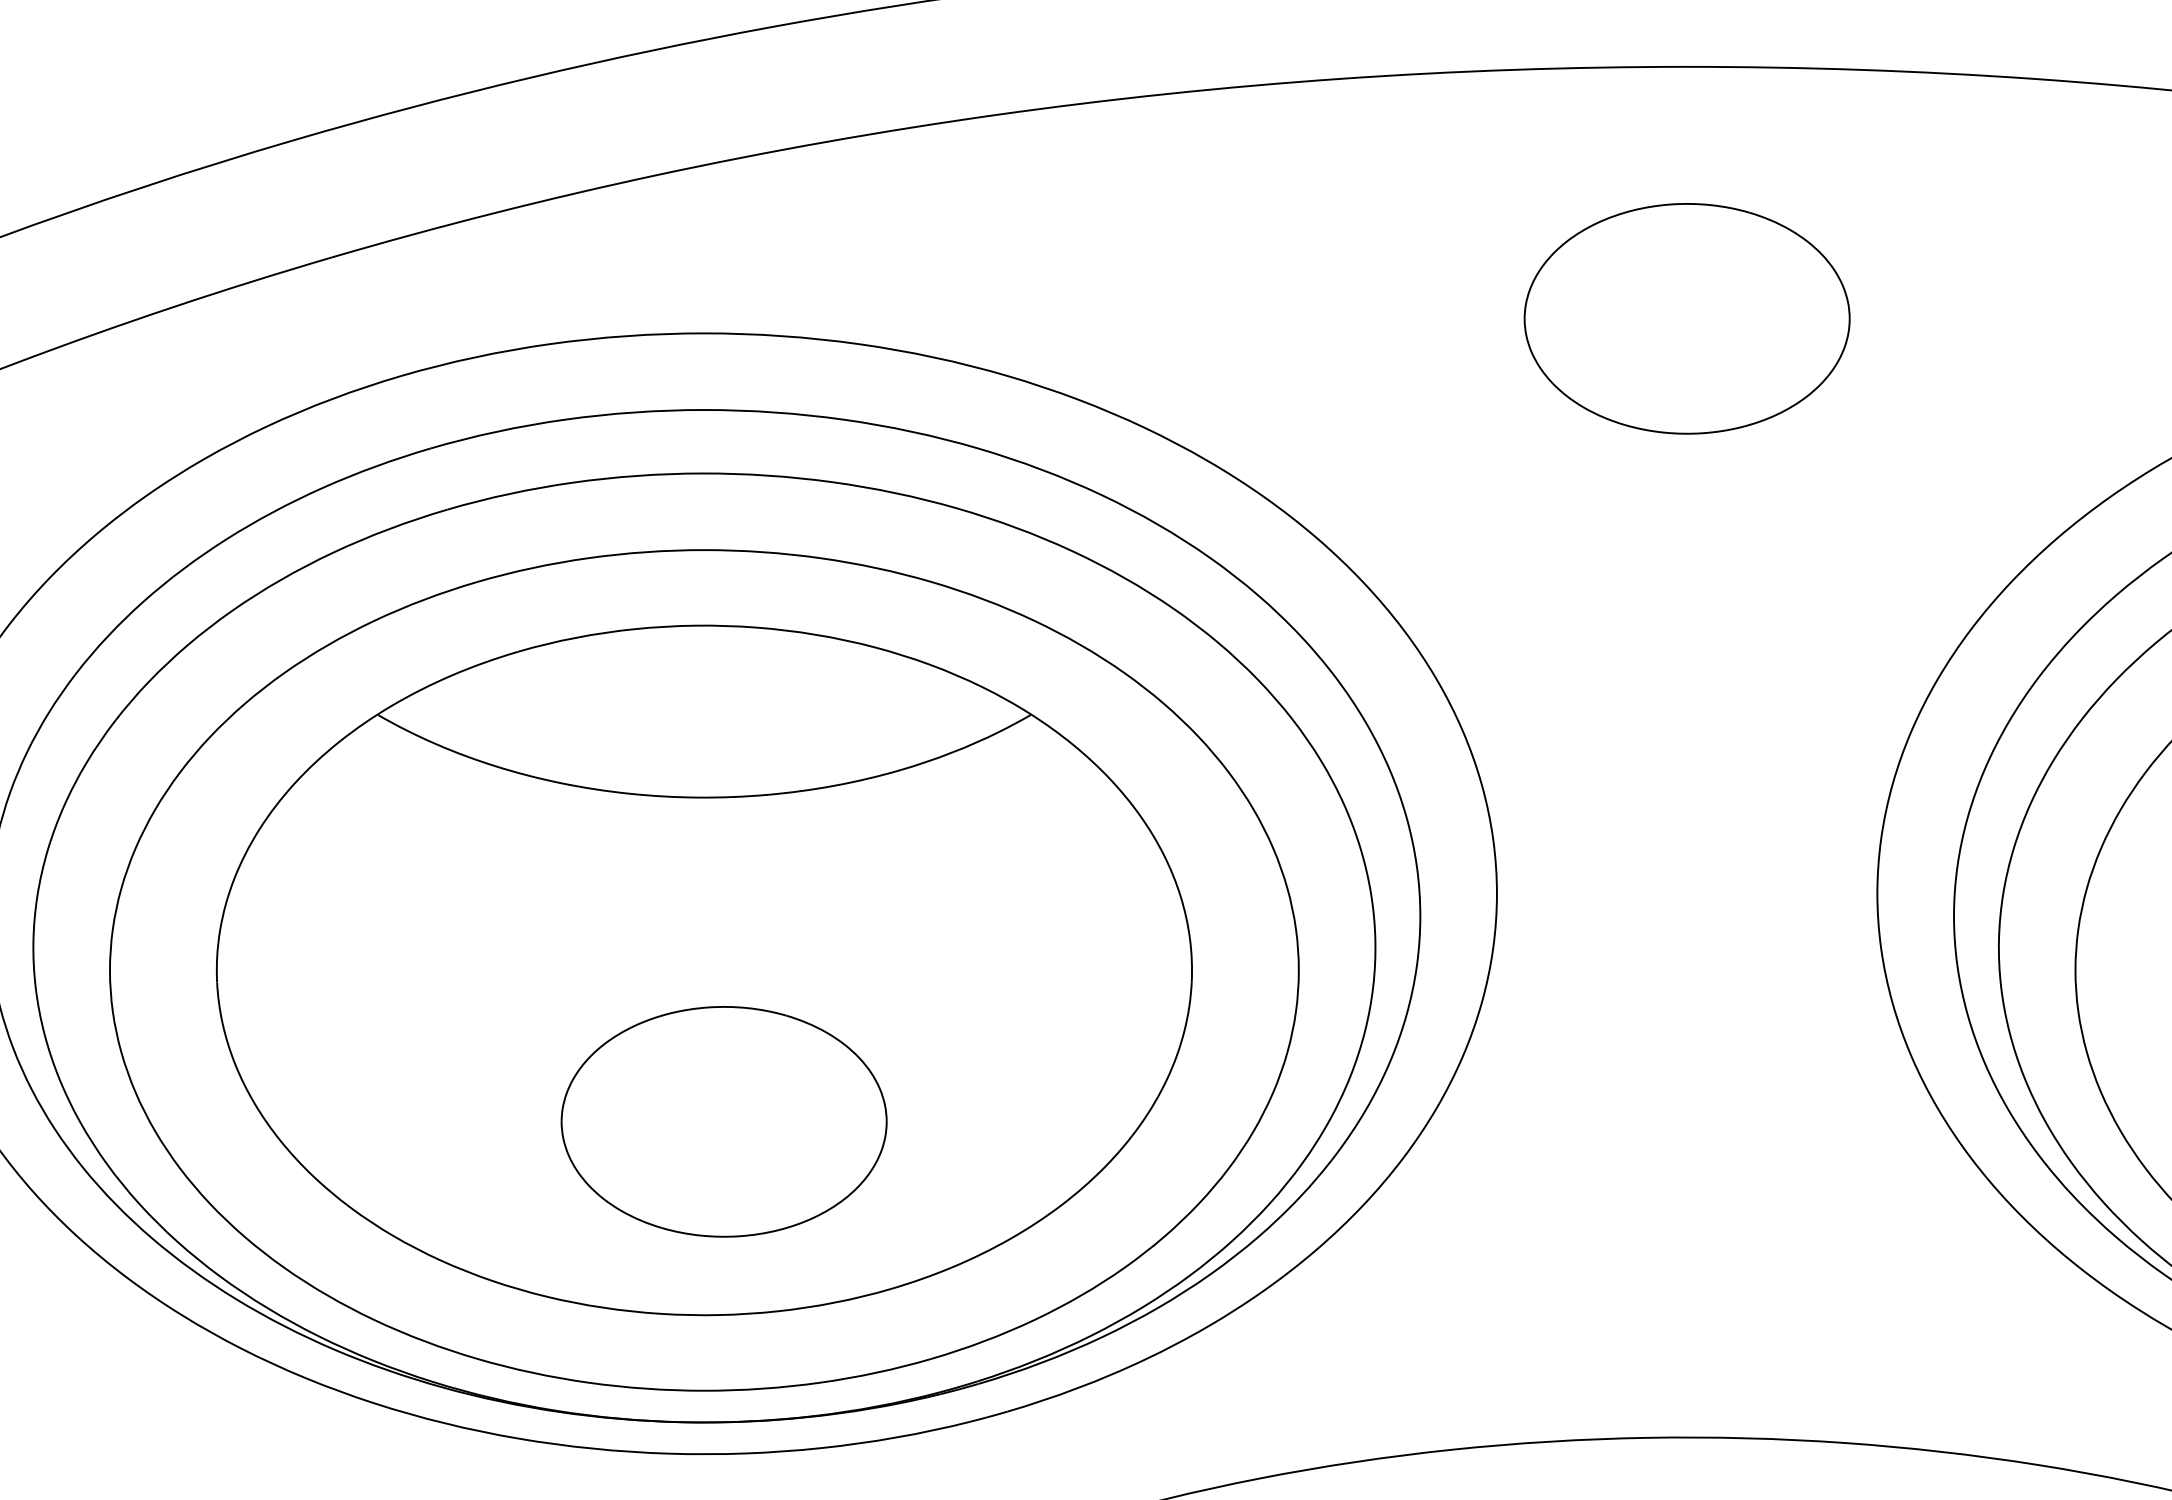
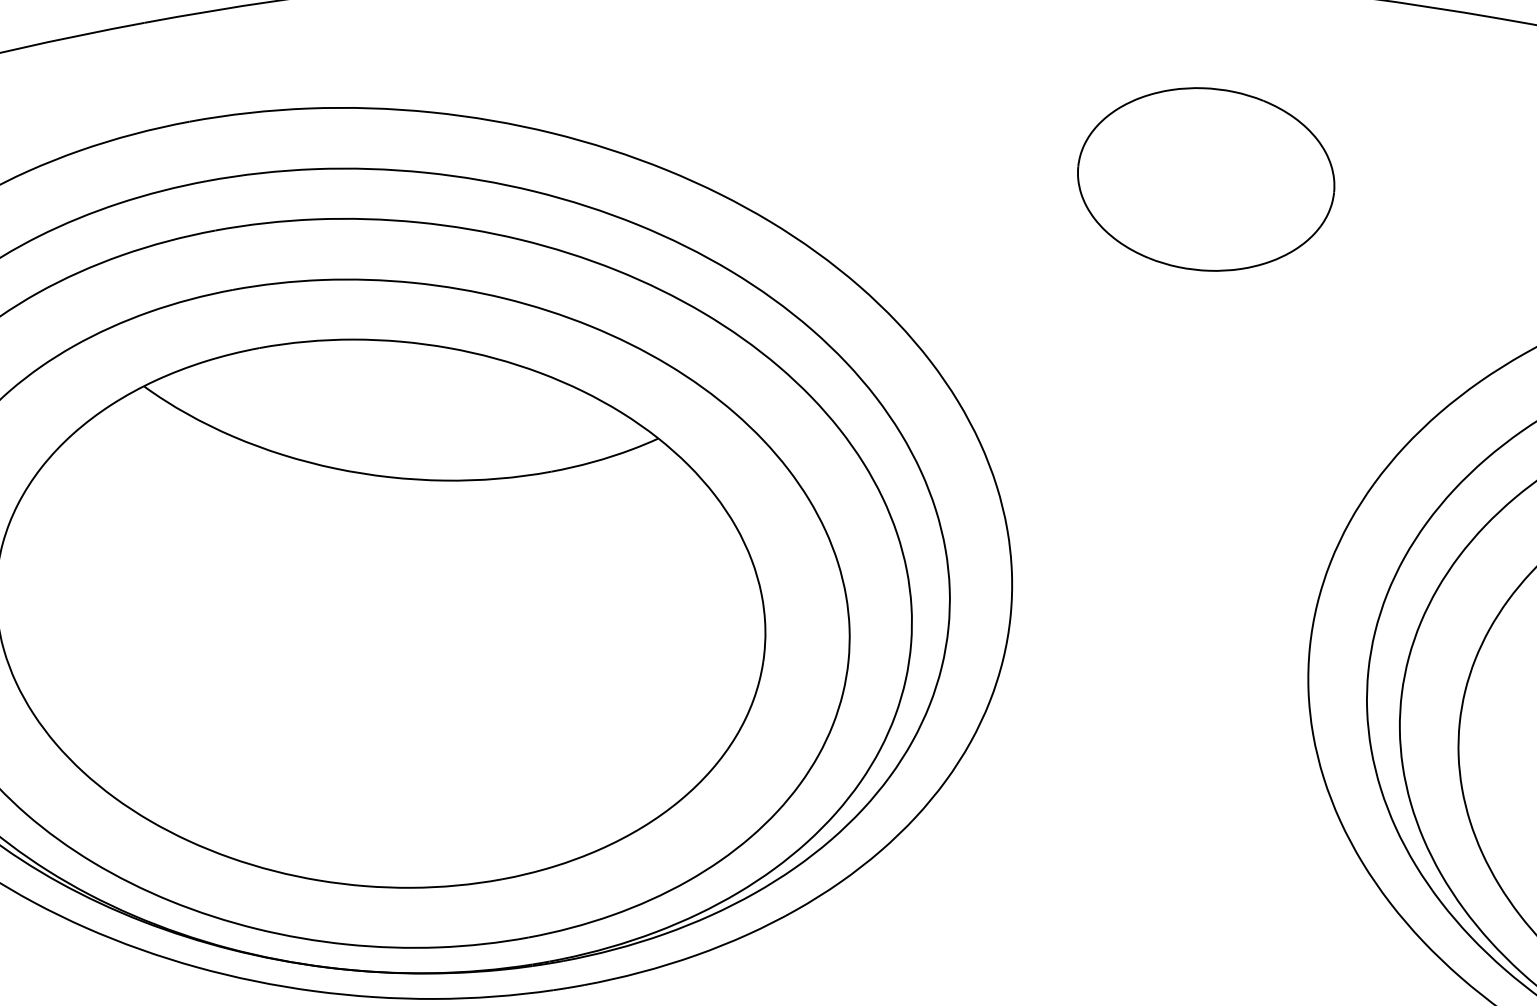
part: (723, 1121) -> (383, 734), removed

